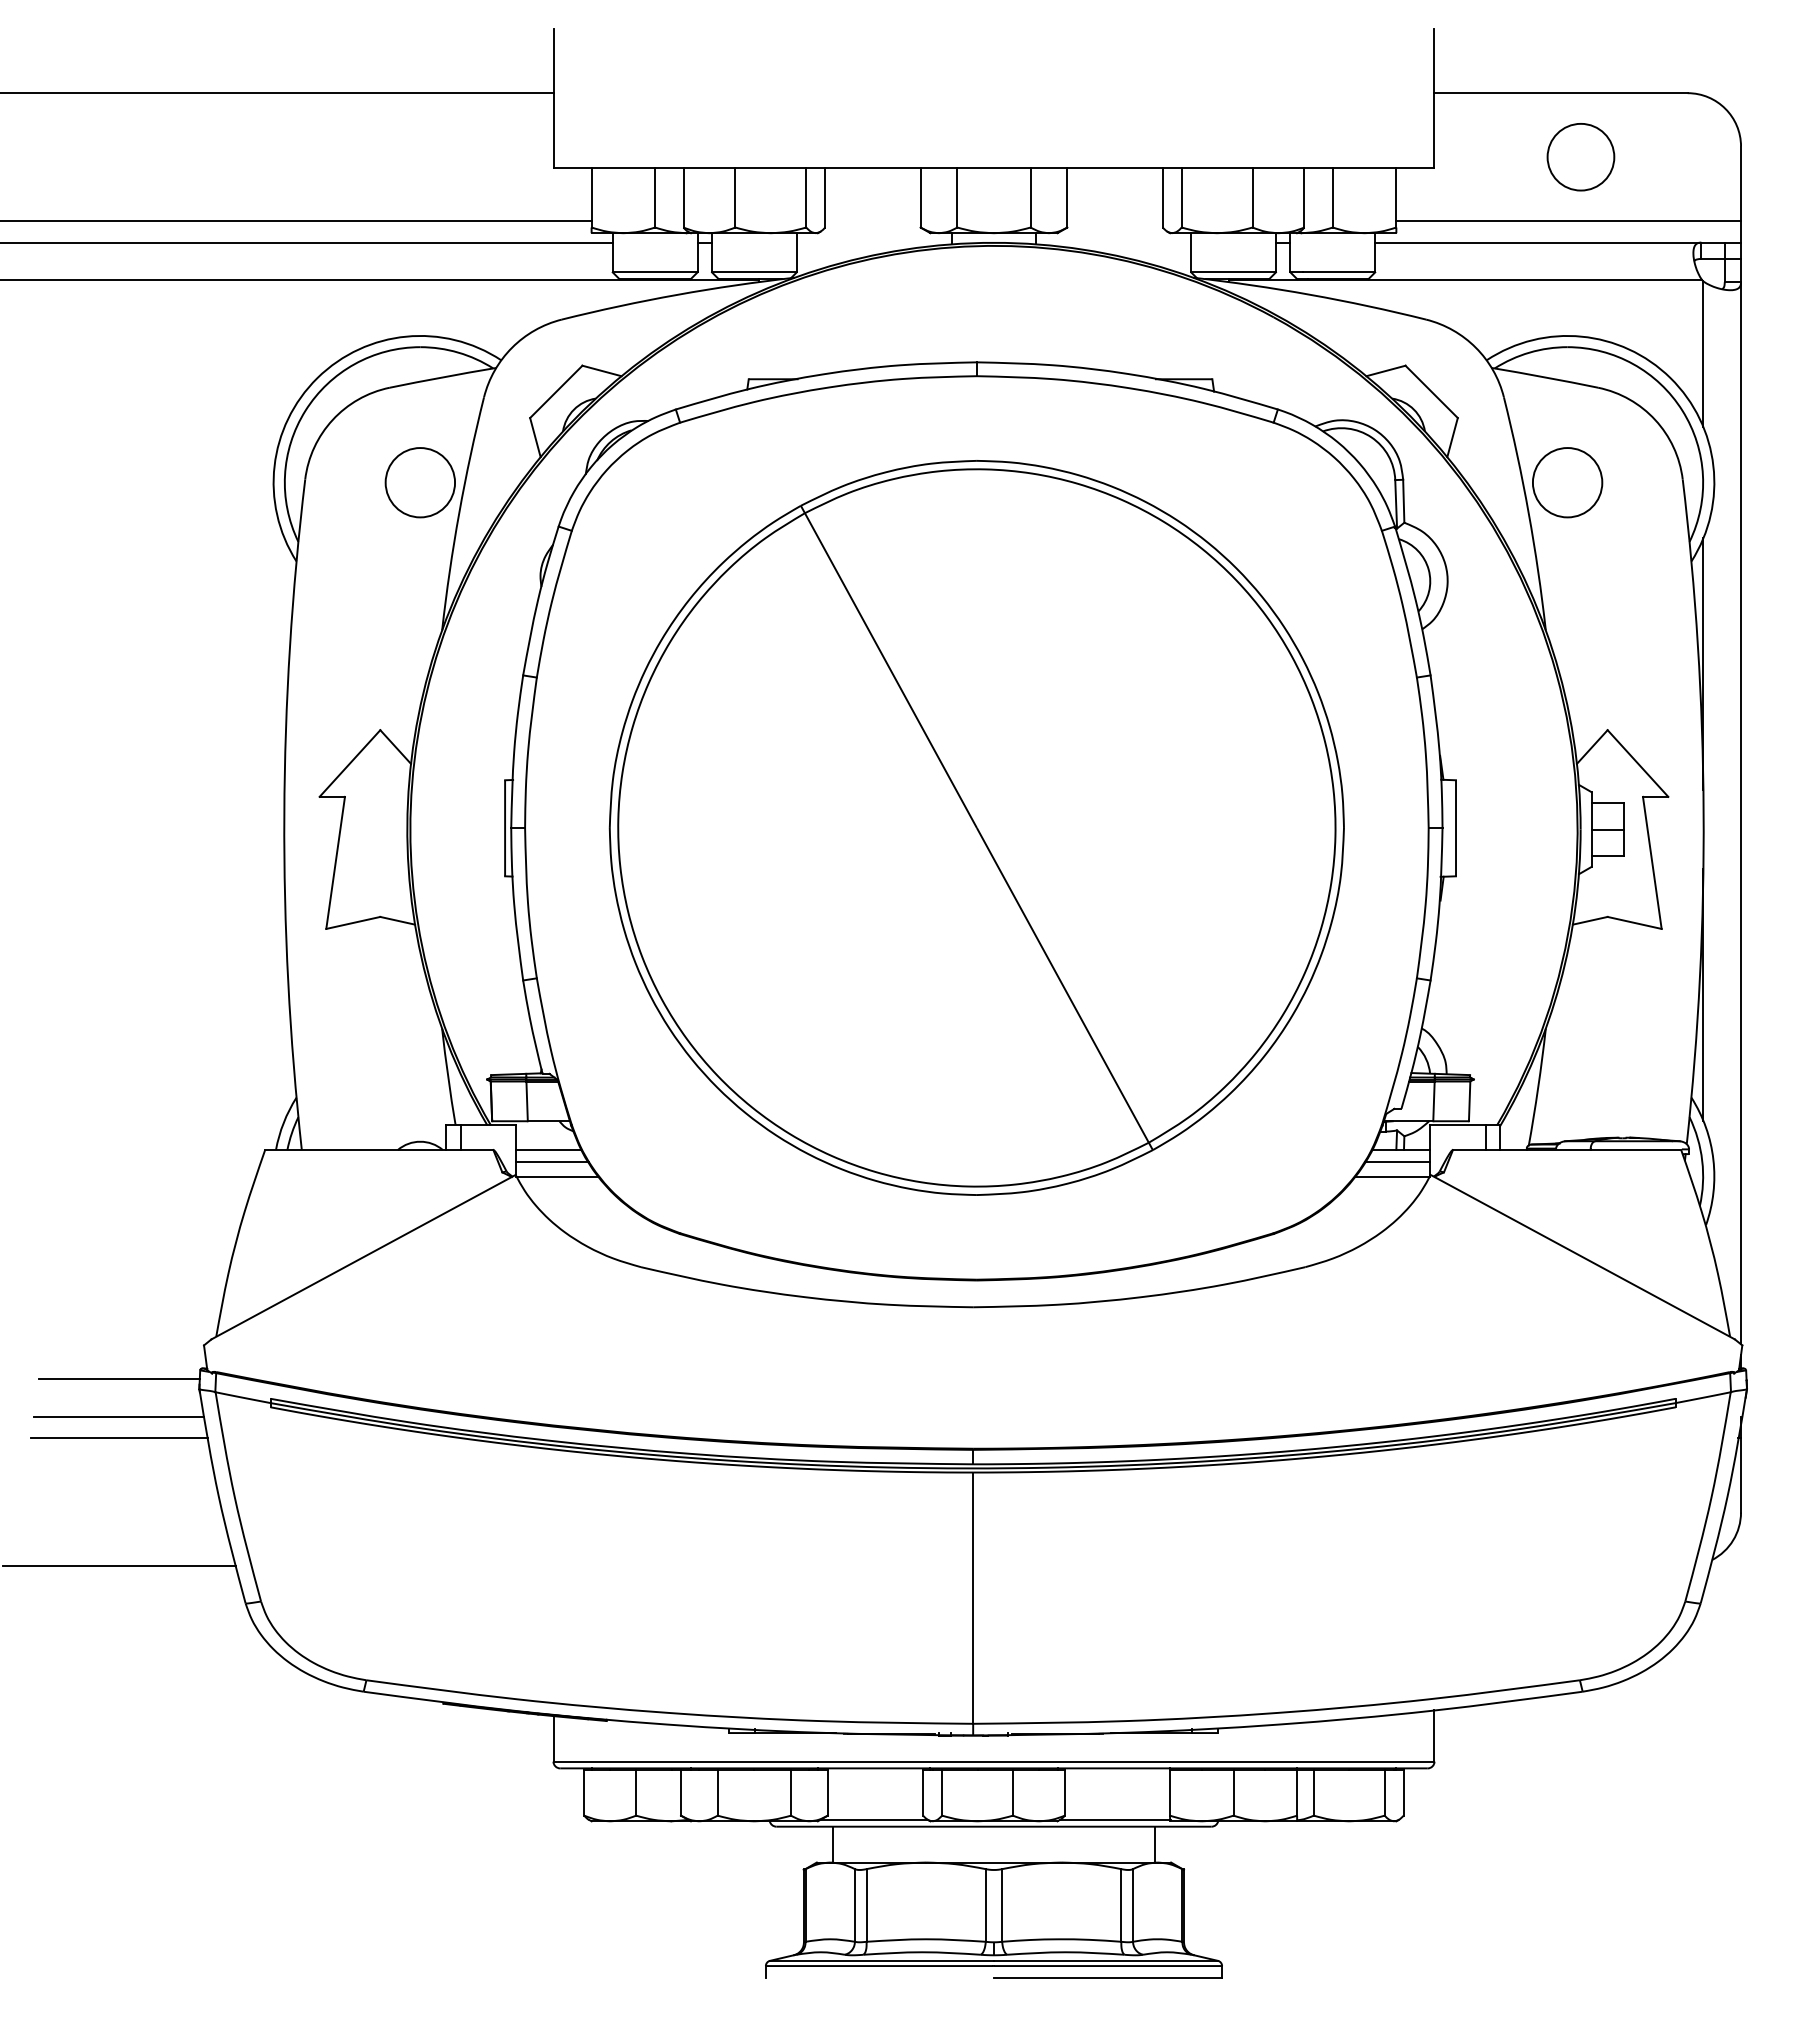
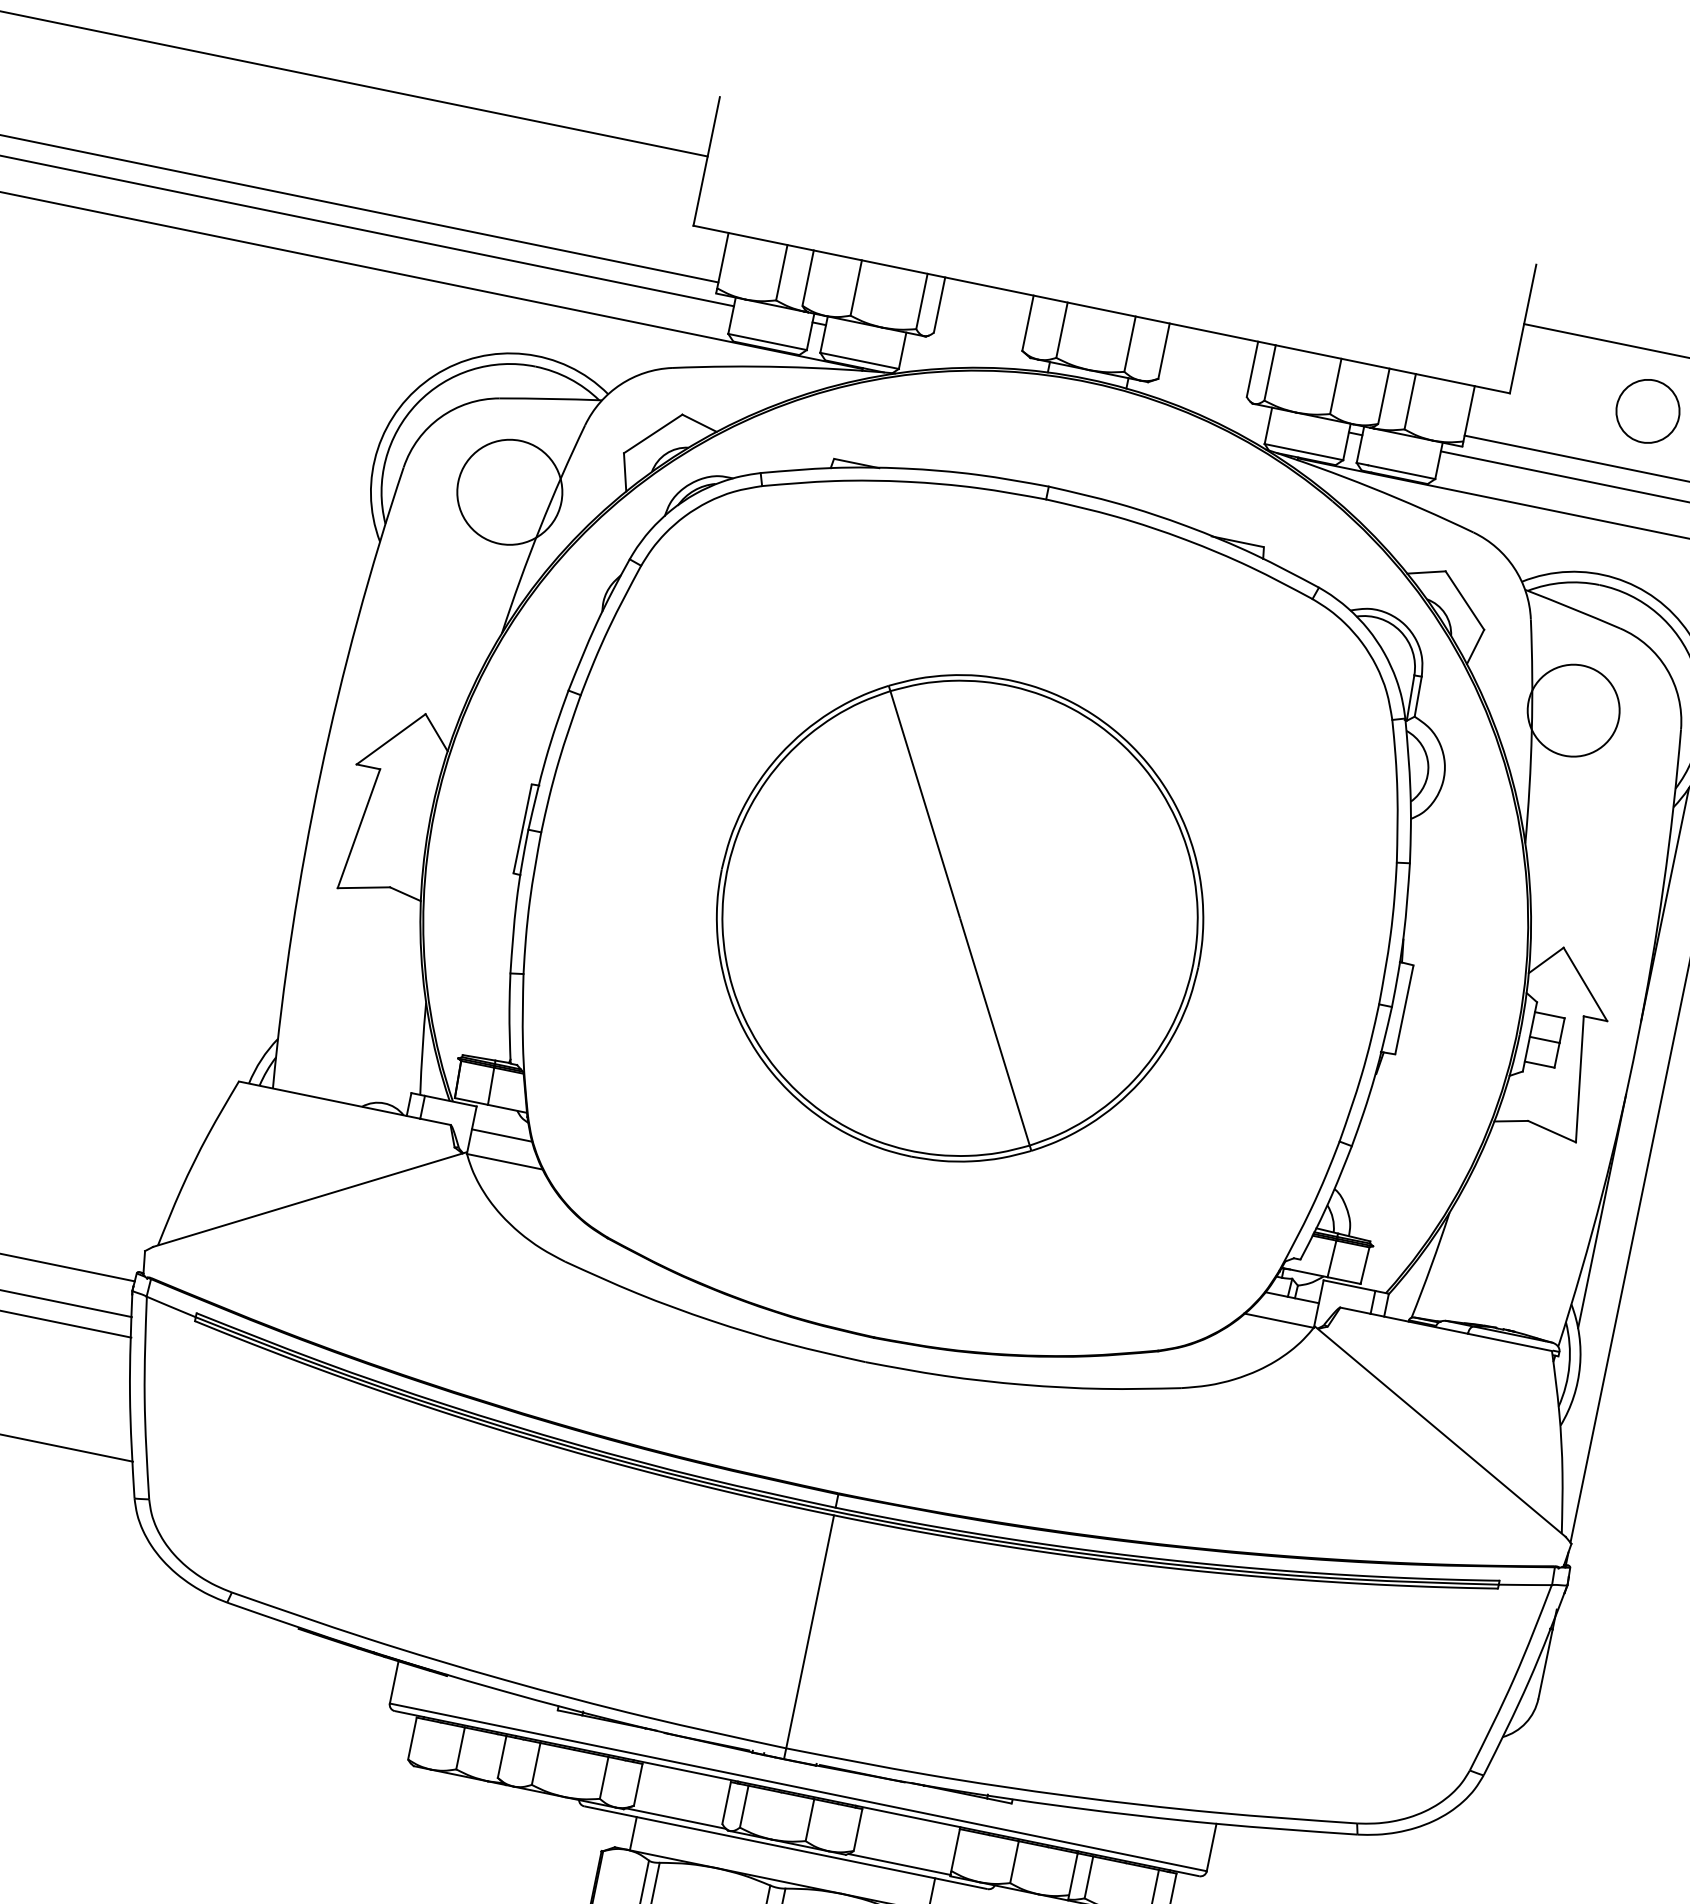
circle: (420, 482) -> (510, 492), size x1.6
circle: (1567, 482) -> (1573, 710), size x1.4
part: (976, 827) -> (959, 917), size x0.7
line: (552, 1162) -> (503, 1147), removed
line: (1397, 1162) -> (1286, 1308), removed

